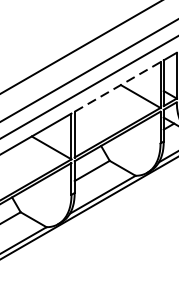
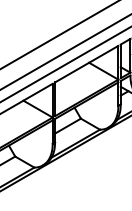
line: (117, 87) -> (86, 64), dashed -> solid

